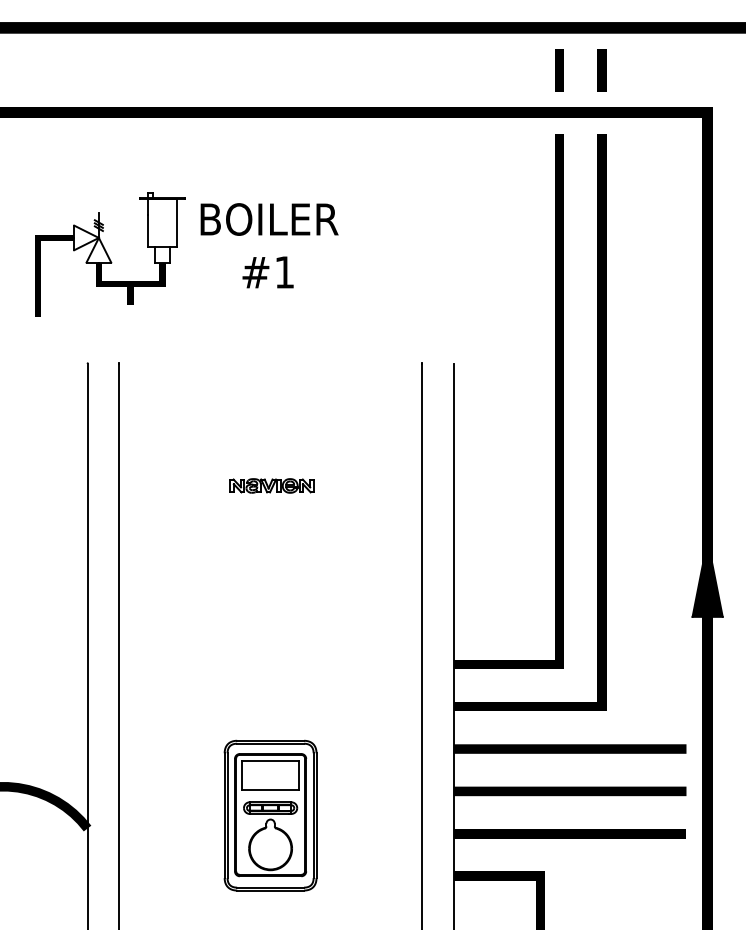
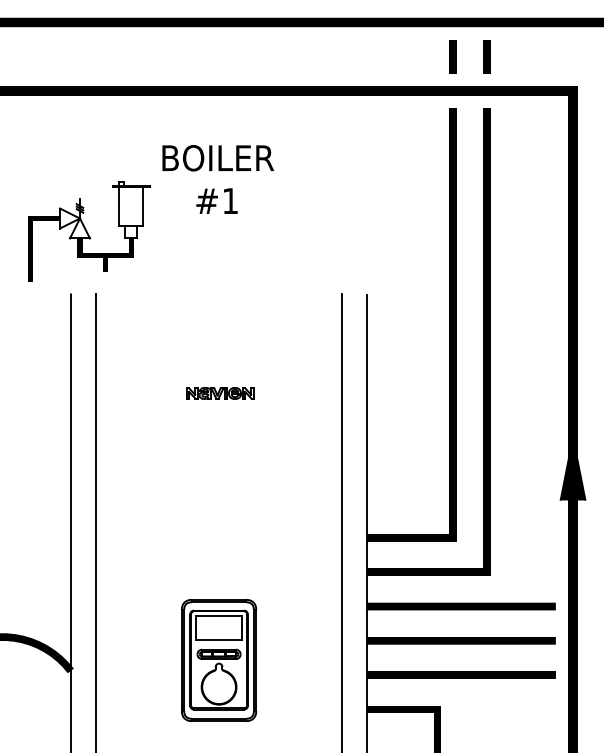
text: (269, 245) -> (218, 179), moved
part: (110, 254) -> (89, 231), moved

